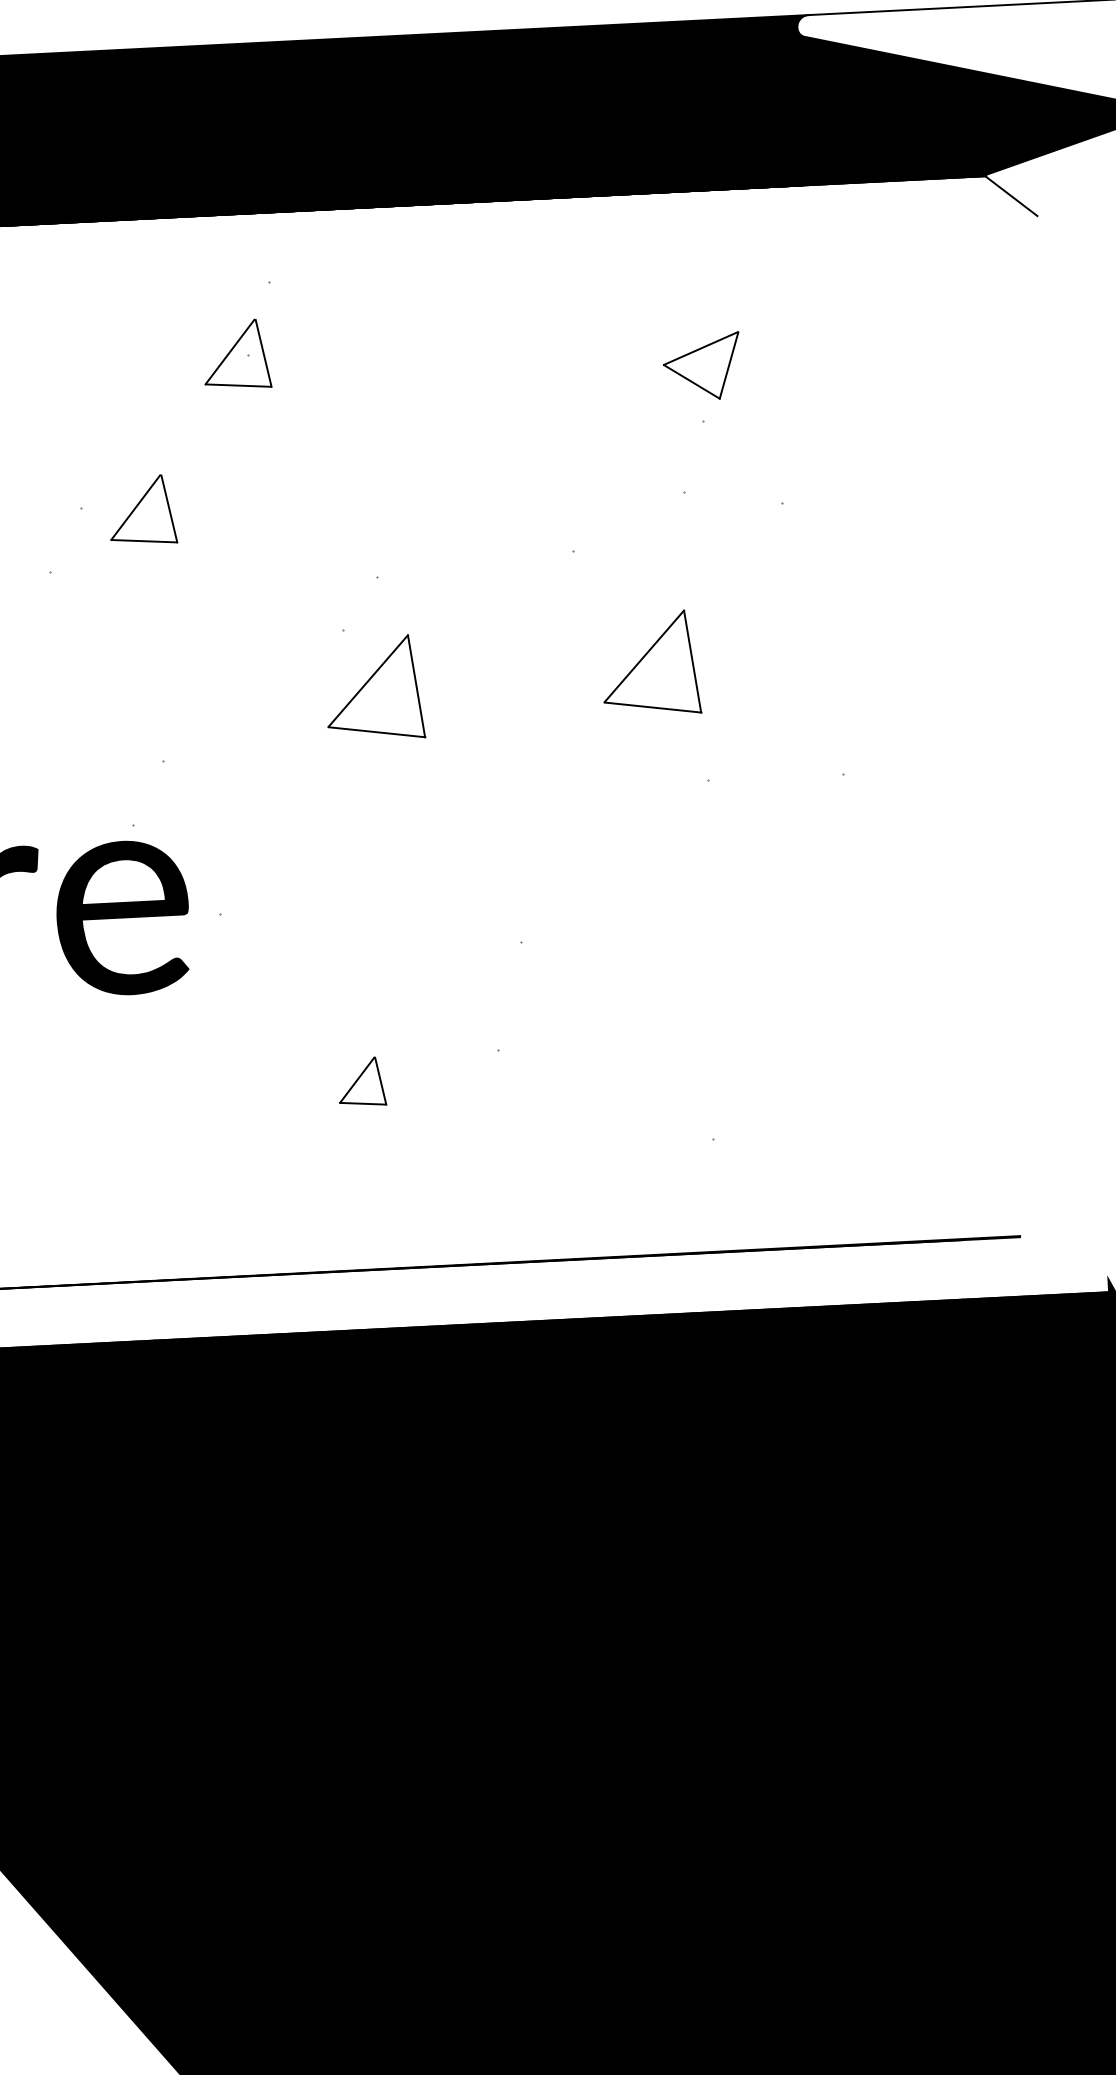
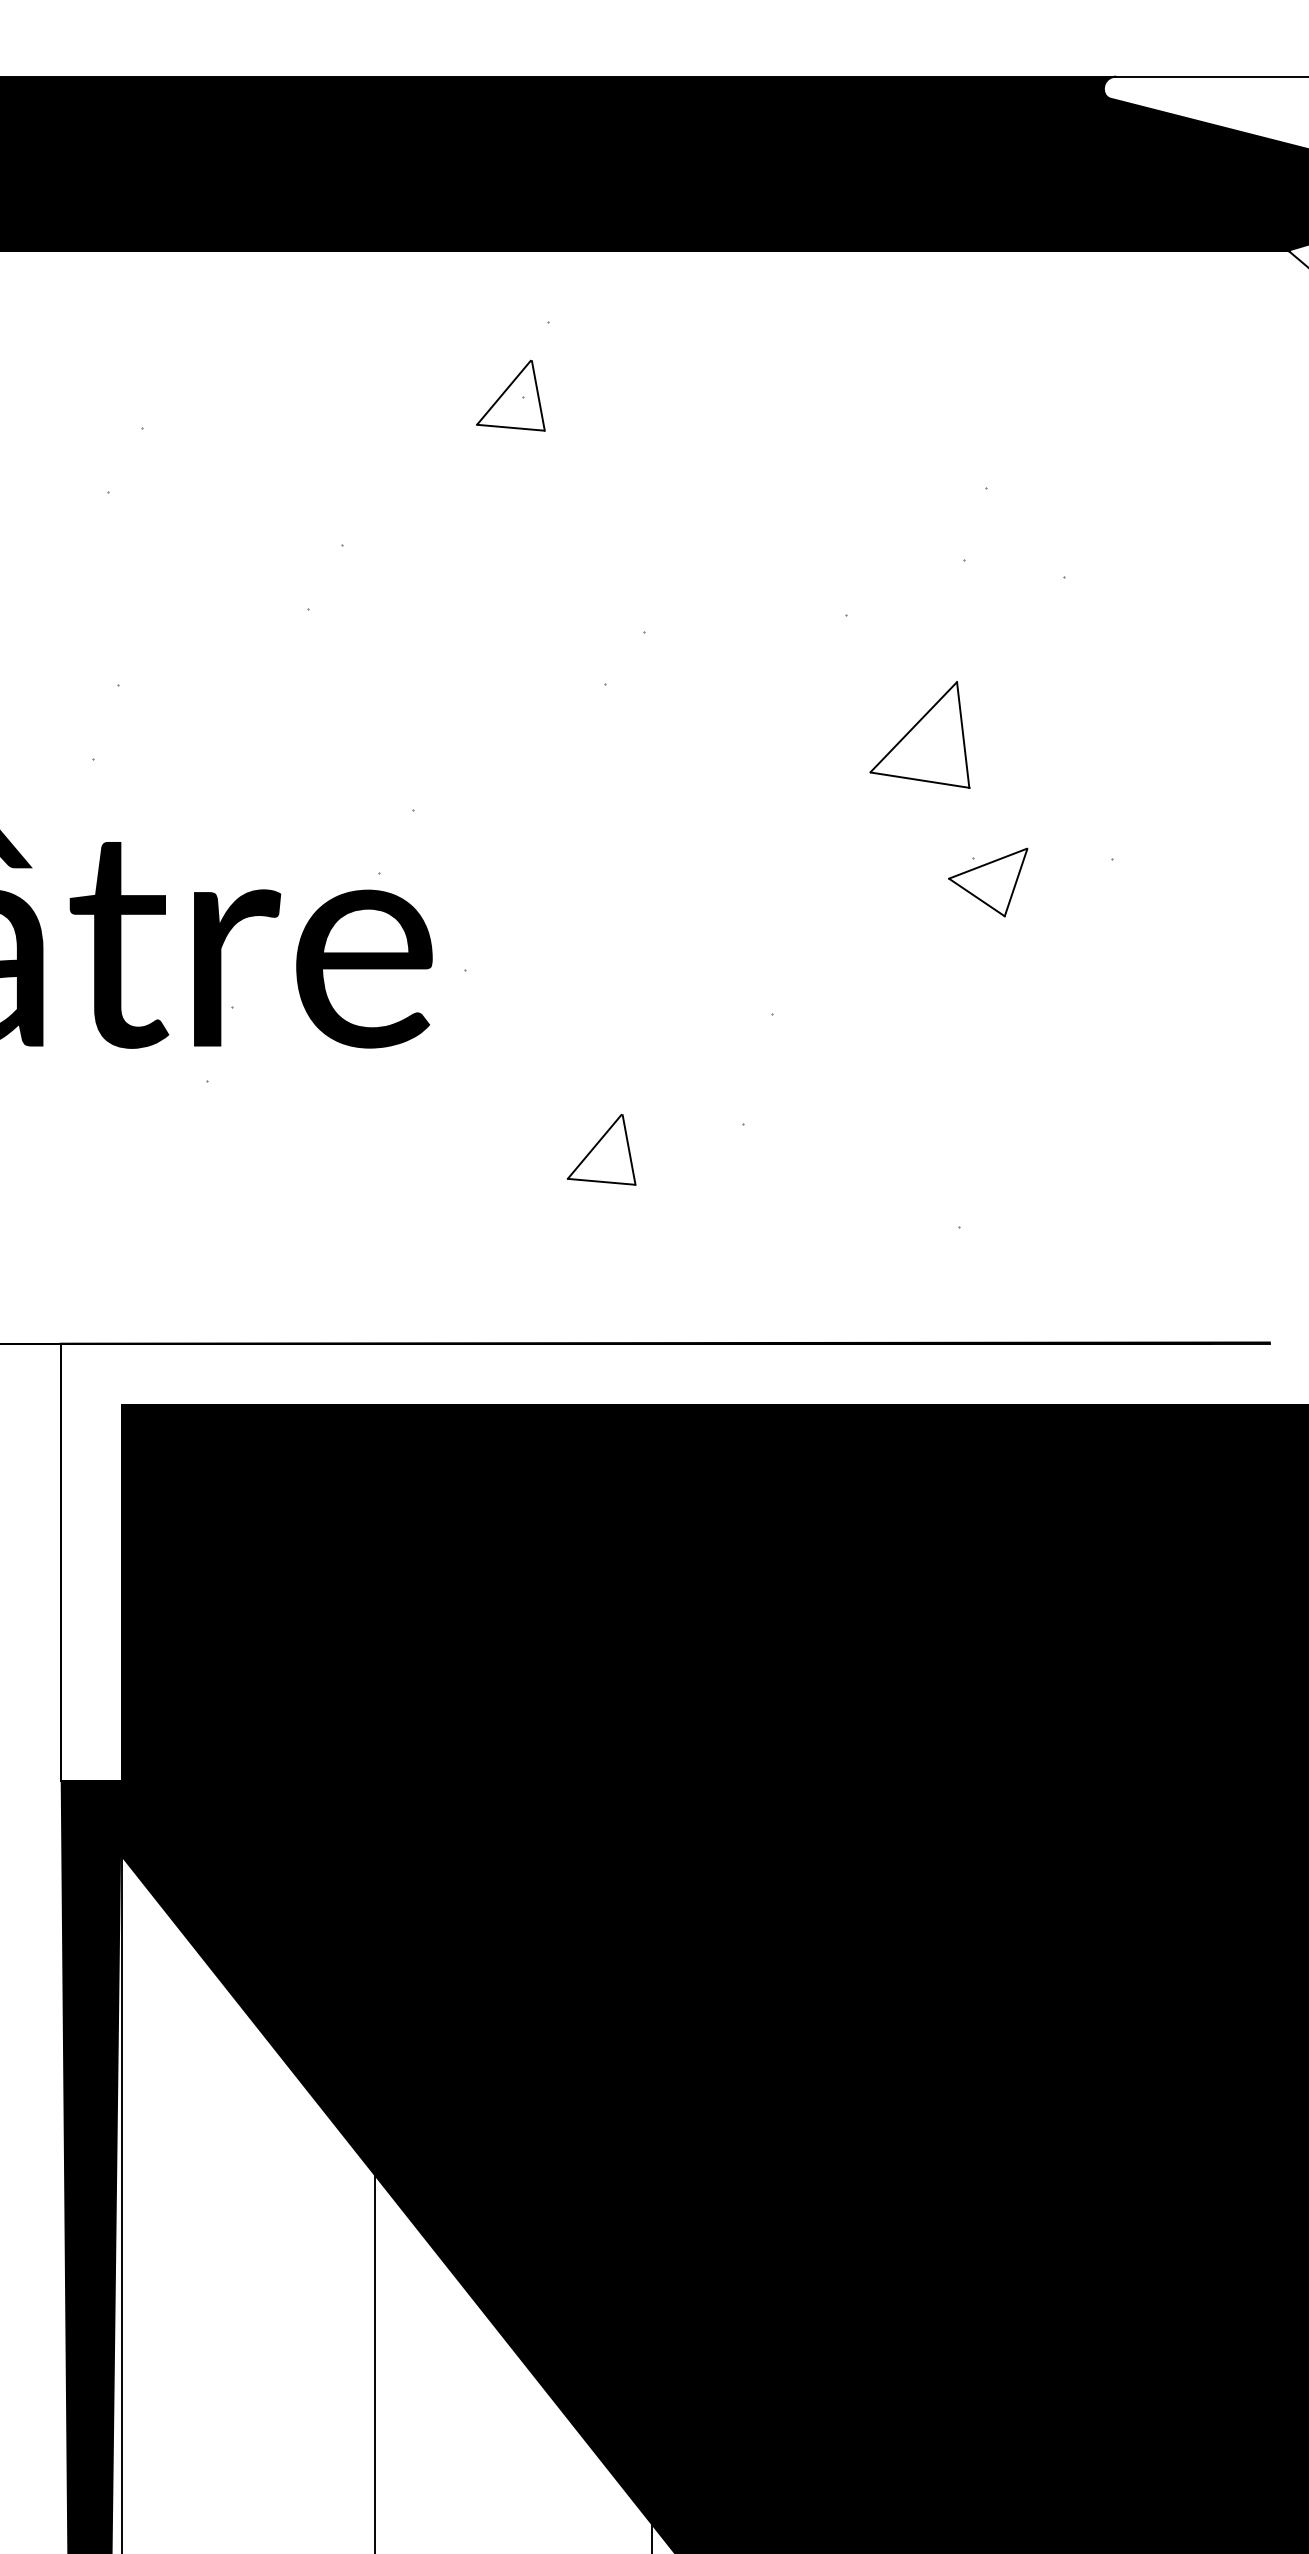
part: (702, 366) -> (988, 882), moved
part: (142, 509) -> (405, 550), removed
part: (374, 687) -> (634, 745), removed
part: (361, 1081) -> (601, 1149), size x1.43

